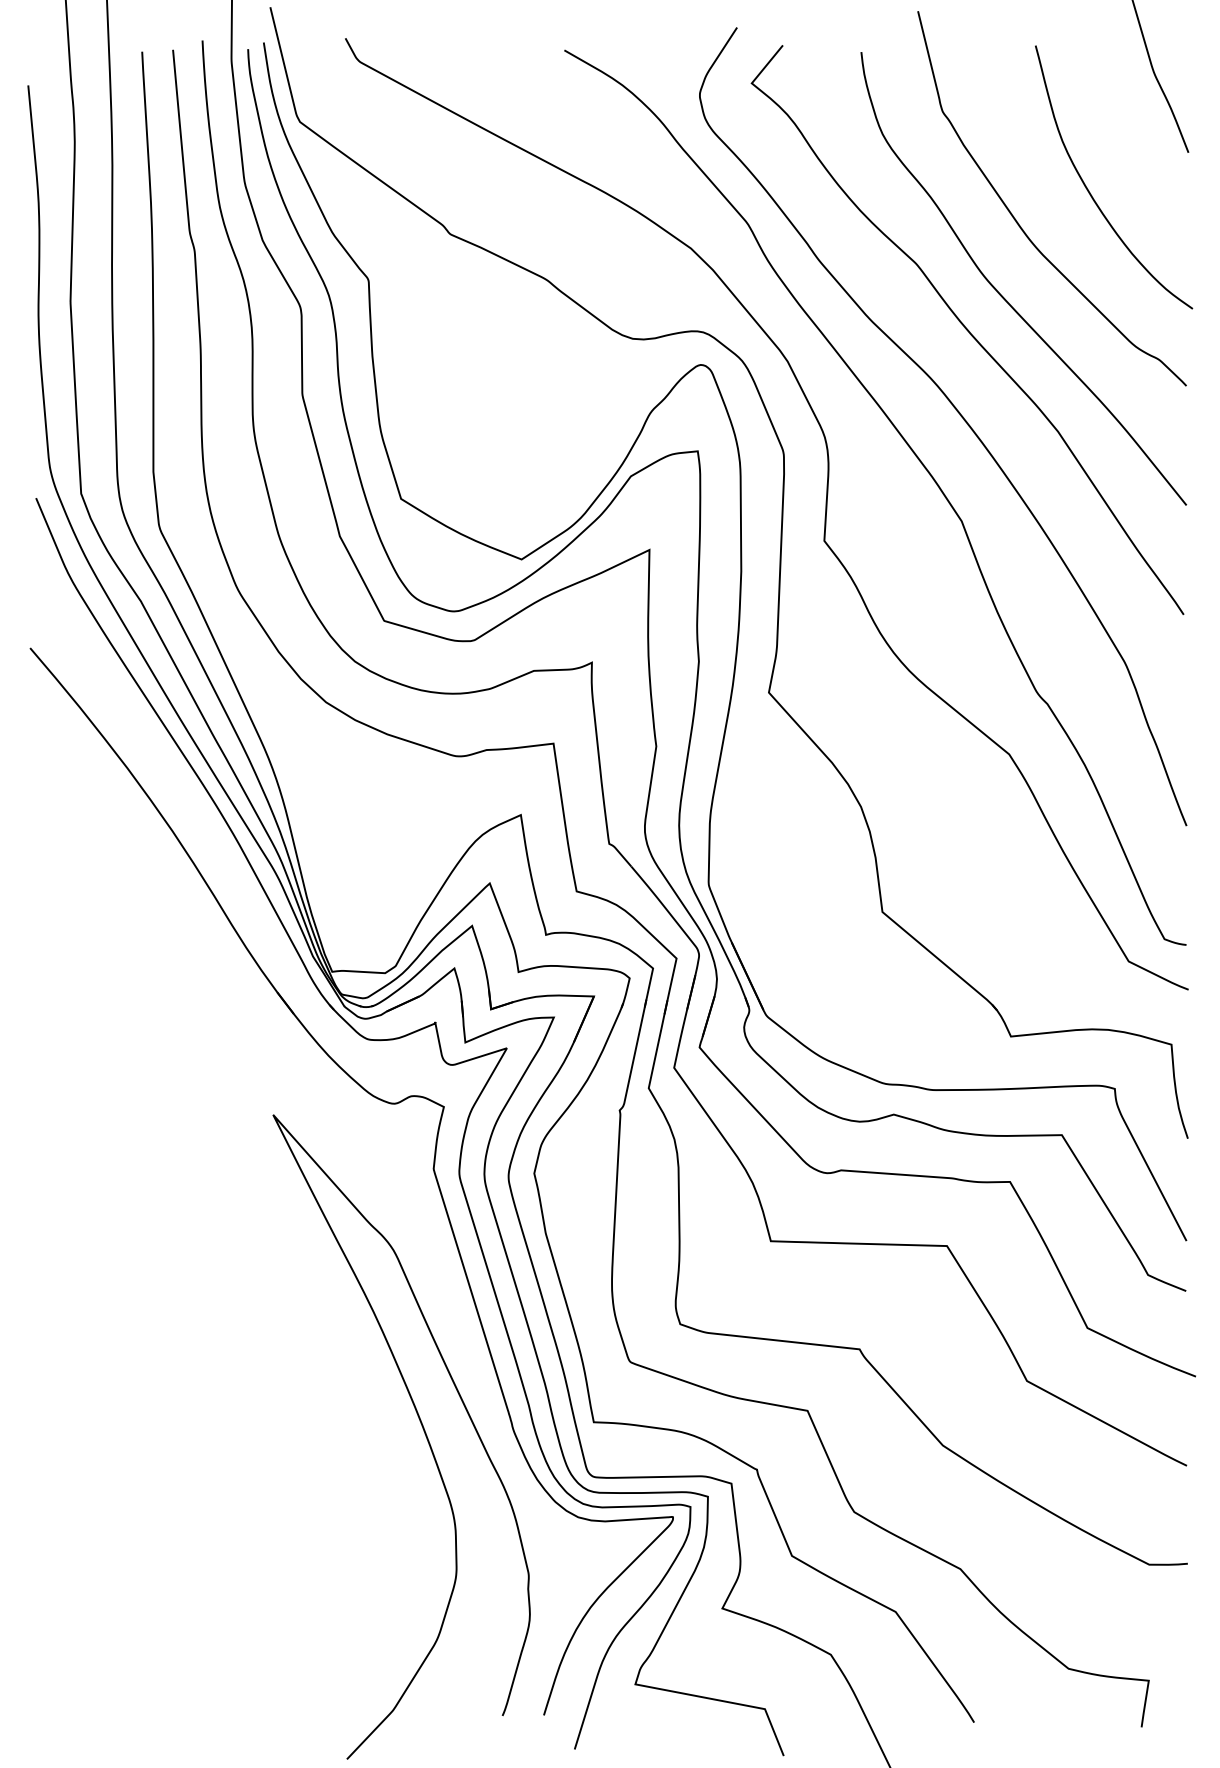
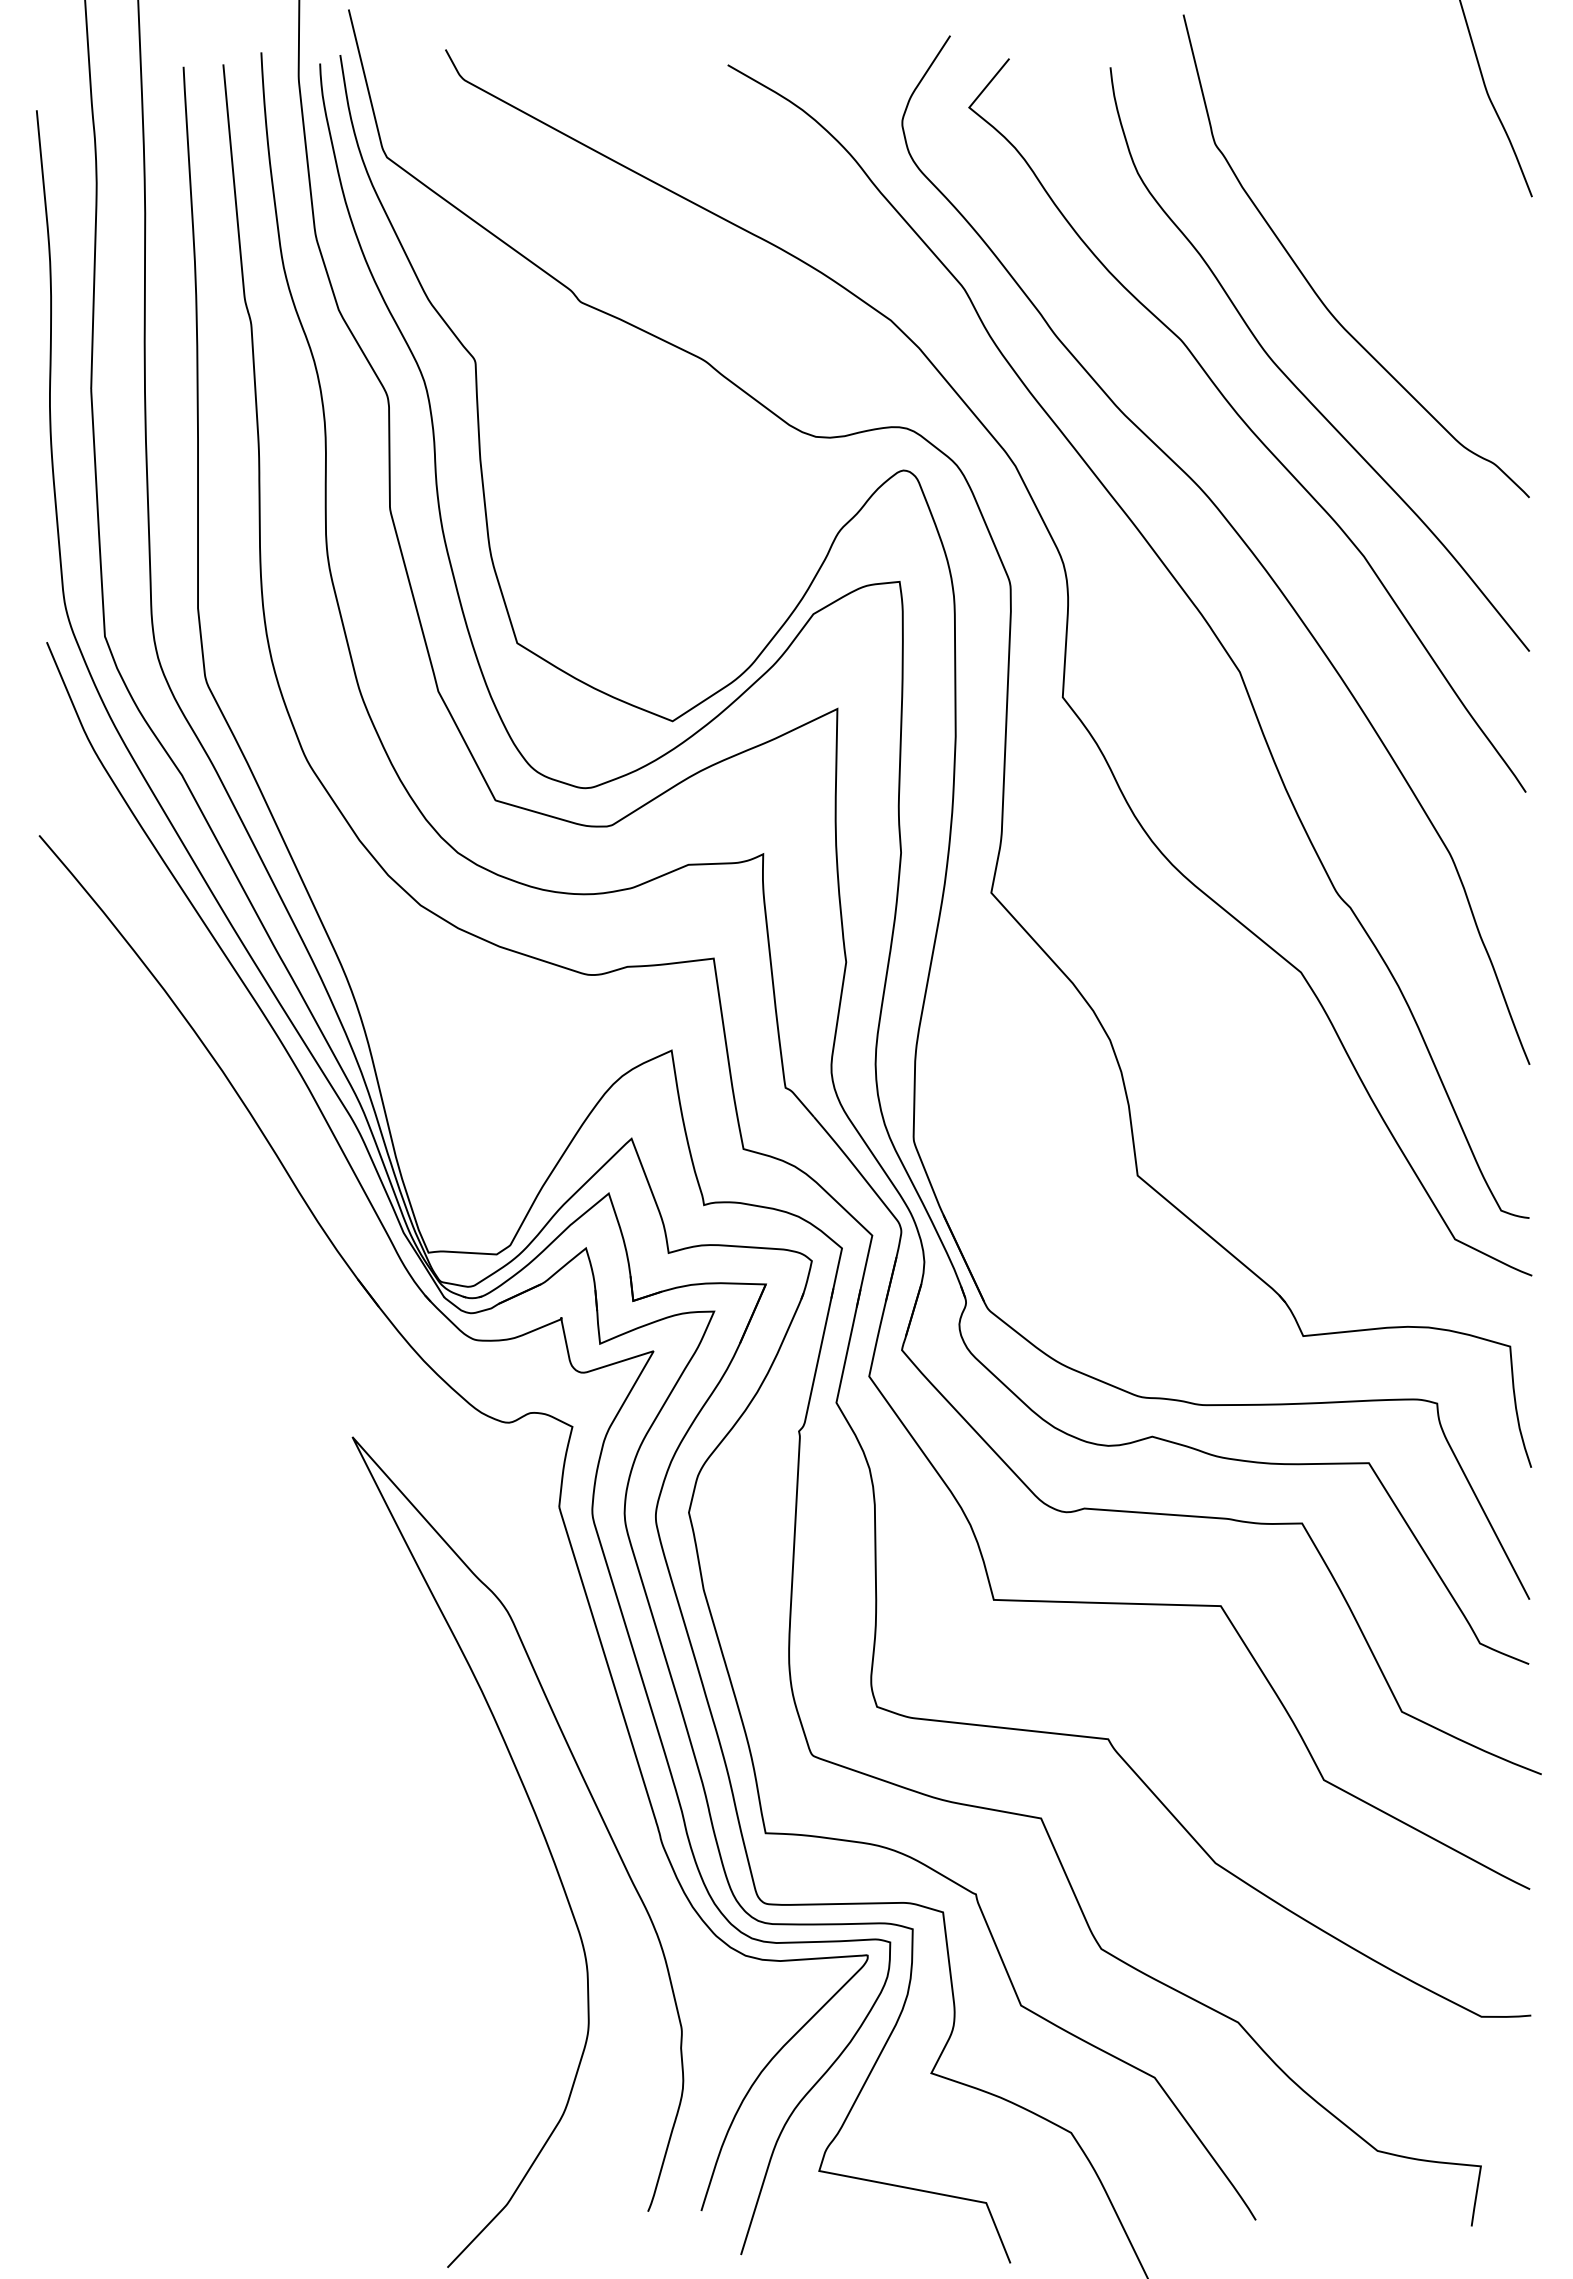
curve: (1089, 191) -> (1404, 246), removed

